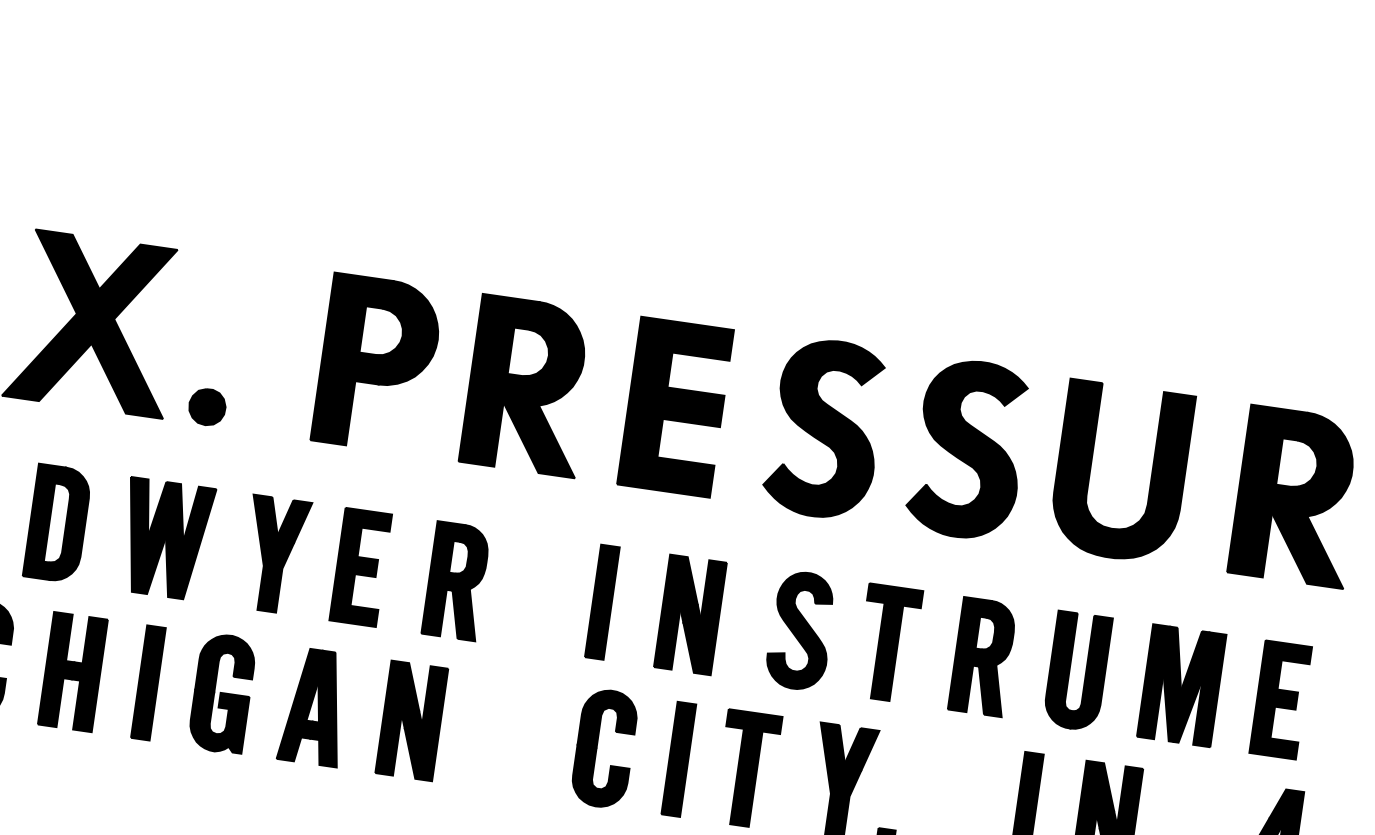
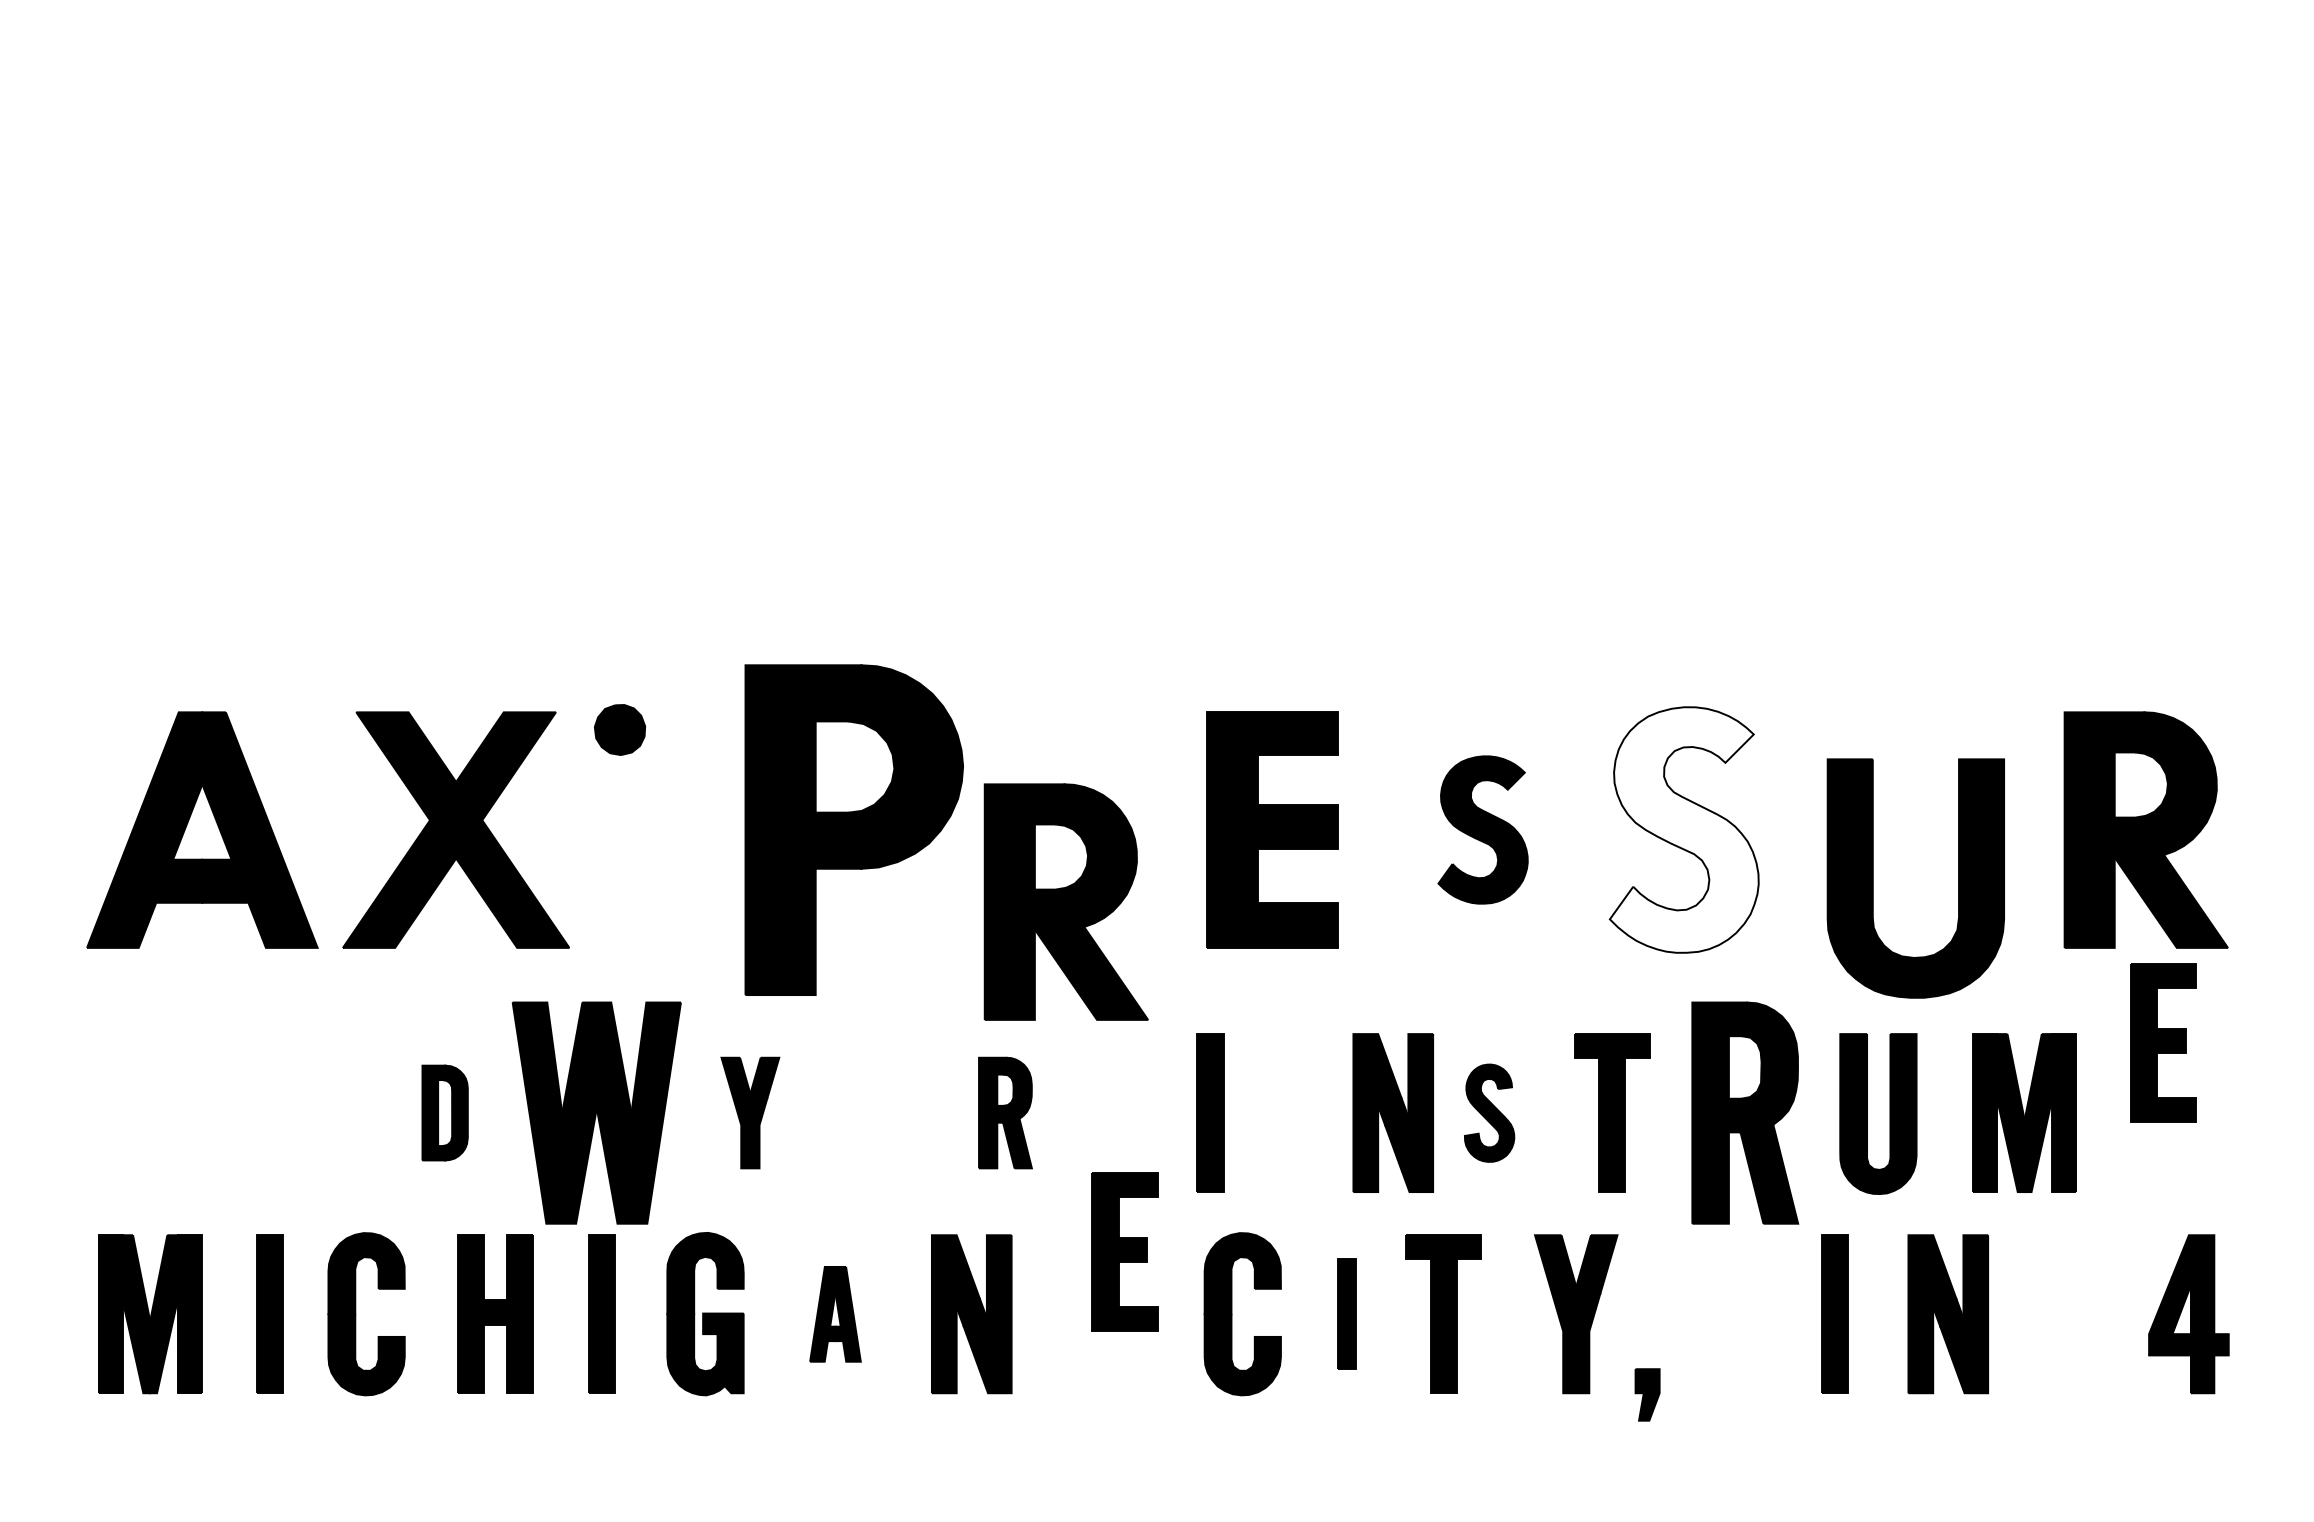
part: (377, 363) -> (853, 829), size x1.4
part: (528, 385) -> (1065, 901), moved
part: (207, 406) -> (620, 729), moved
part: (824, 428) -> (1482, 829), size x0.6
fill: (968, 448) -> (1683, 829), removed
part: (1090, 468) -> (1873, 878), moved
part: (57, 523) -> (444, 1112), size x0.6
part: (165, 538) -> (596, 1112), size x1.4
part: (275, 554) -> (750, 1112), size x0.7
part: (360, 566) -> (1124, 1251), moved
part: (456, 580) -> (1005, 1112), size x0.7
part: (689, 614) -> (1392, 1112), moved
part: (800, 631) -> (1489, 1113), size x0.6
part: (982, 656) -> (1744, 1112), size x1.4
part: (1280, 699) -> (2163, 1042), moved
part: (314, 707) -> (835, 1314), size x0.6
part: (678, 758) -> (1346, 1313), size x0.7

